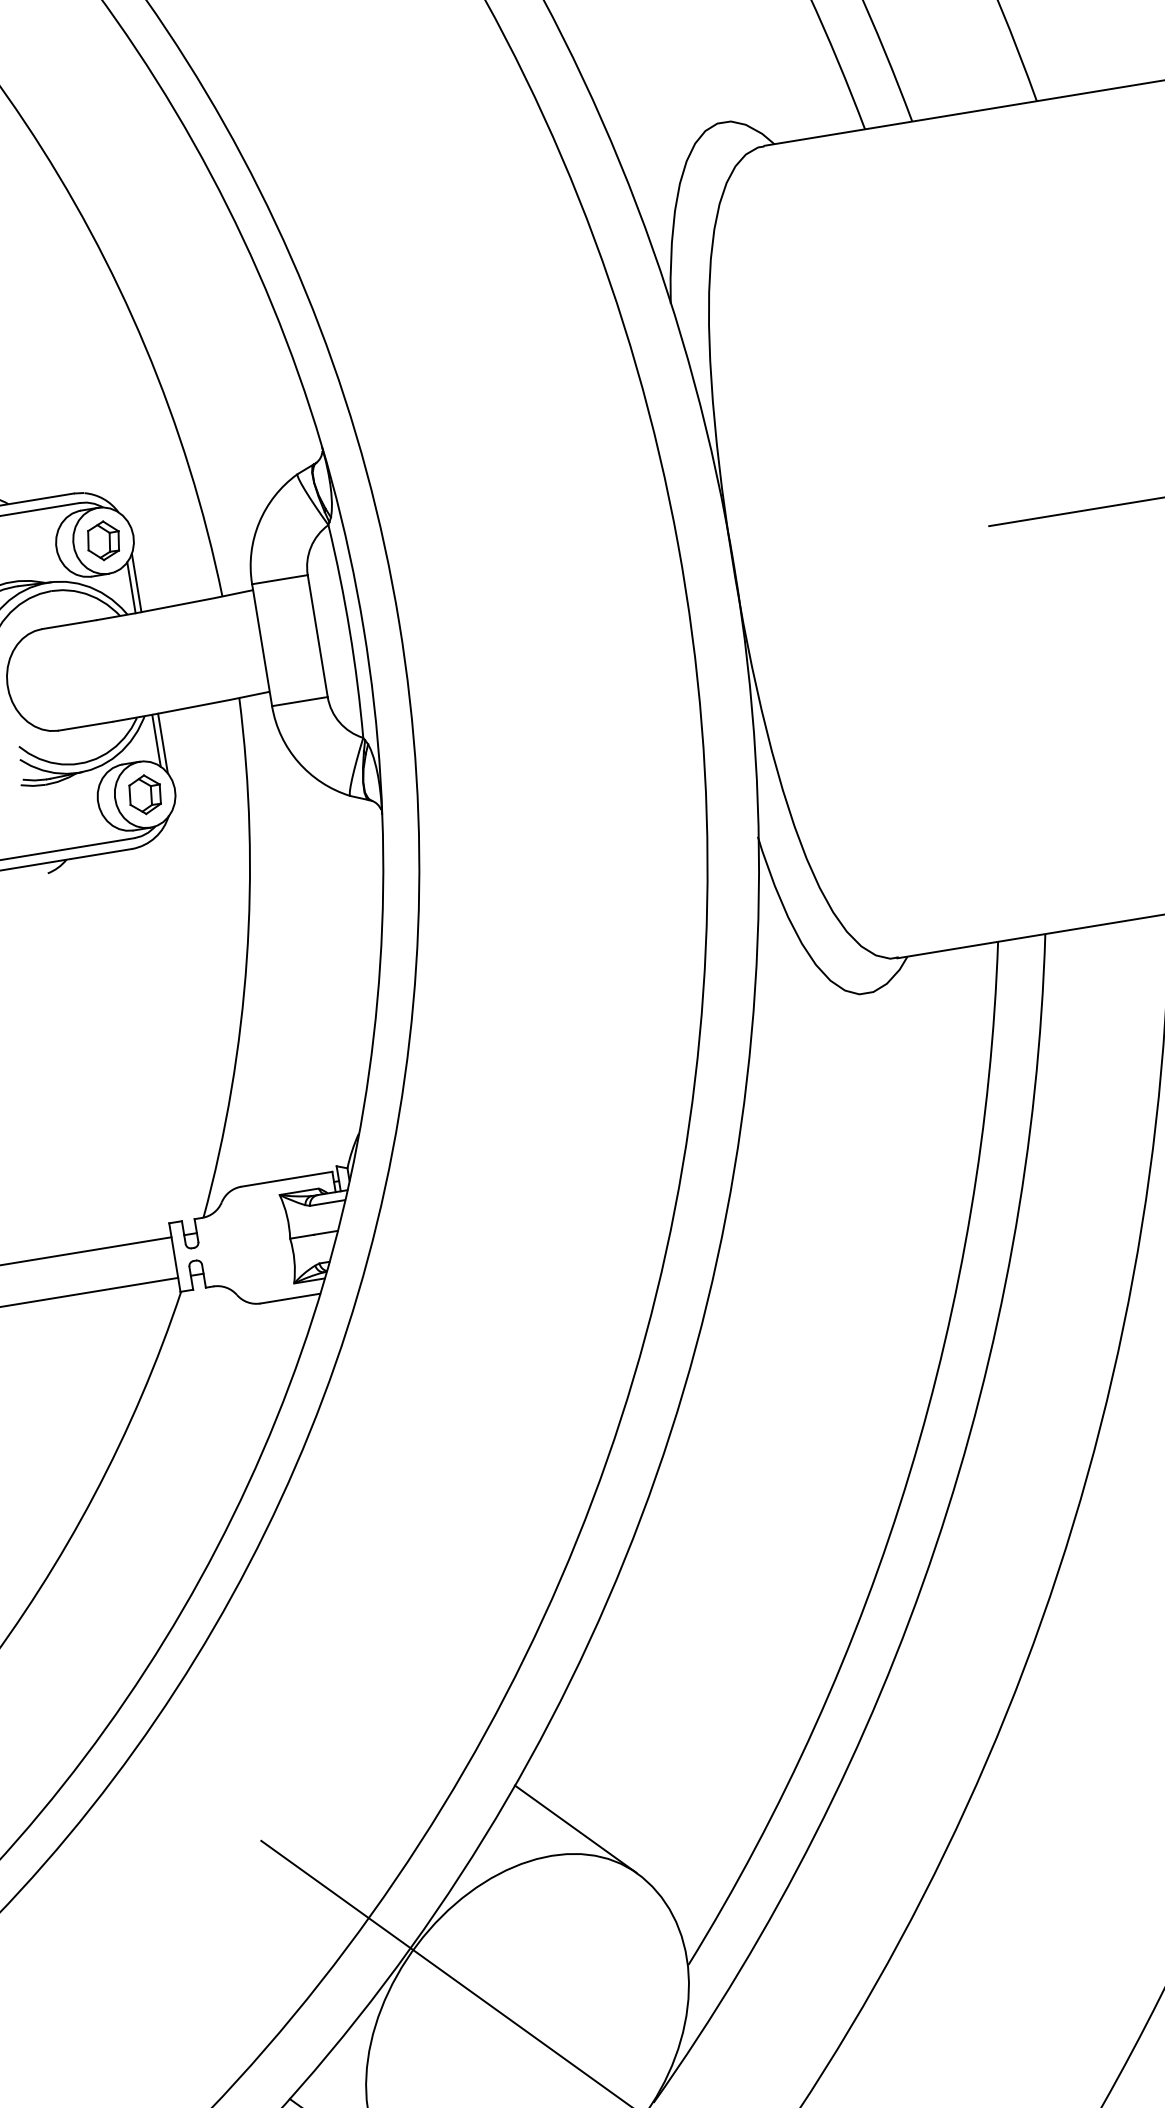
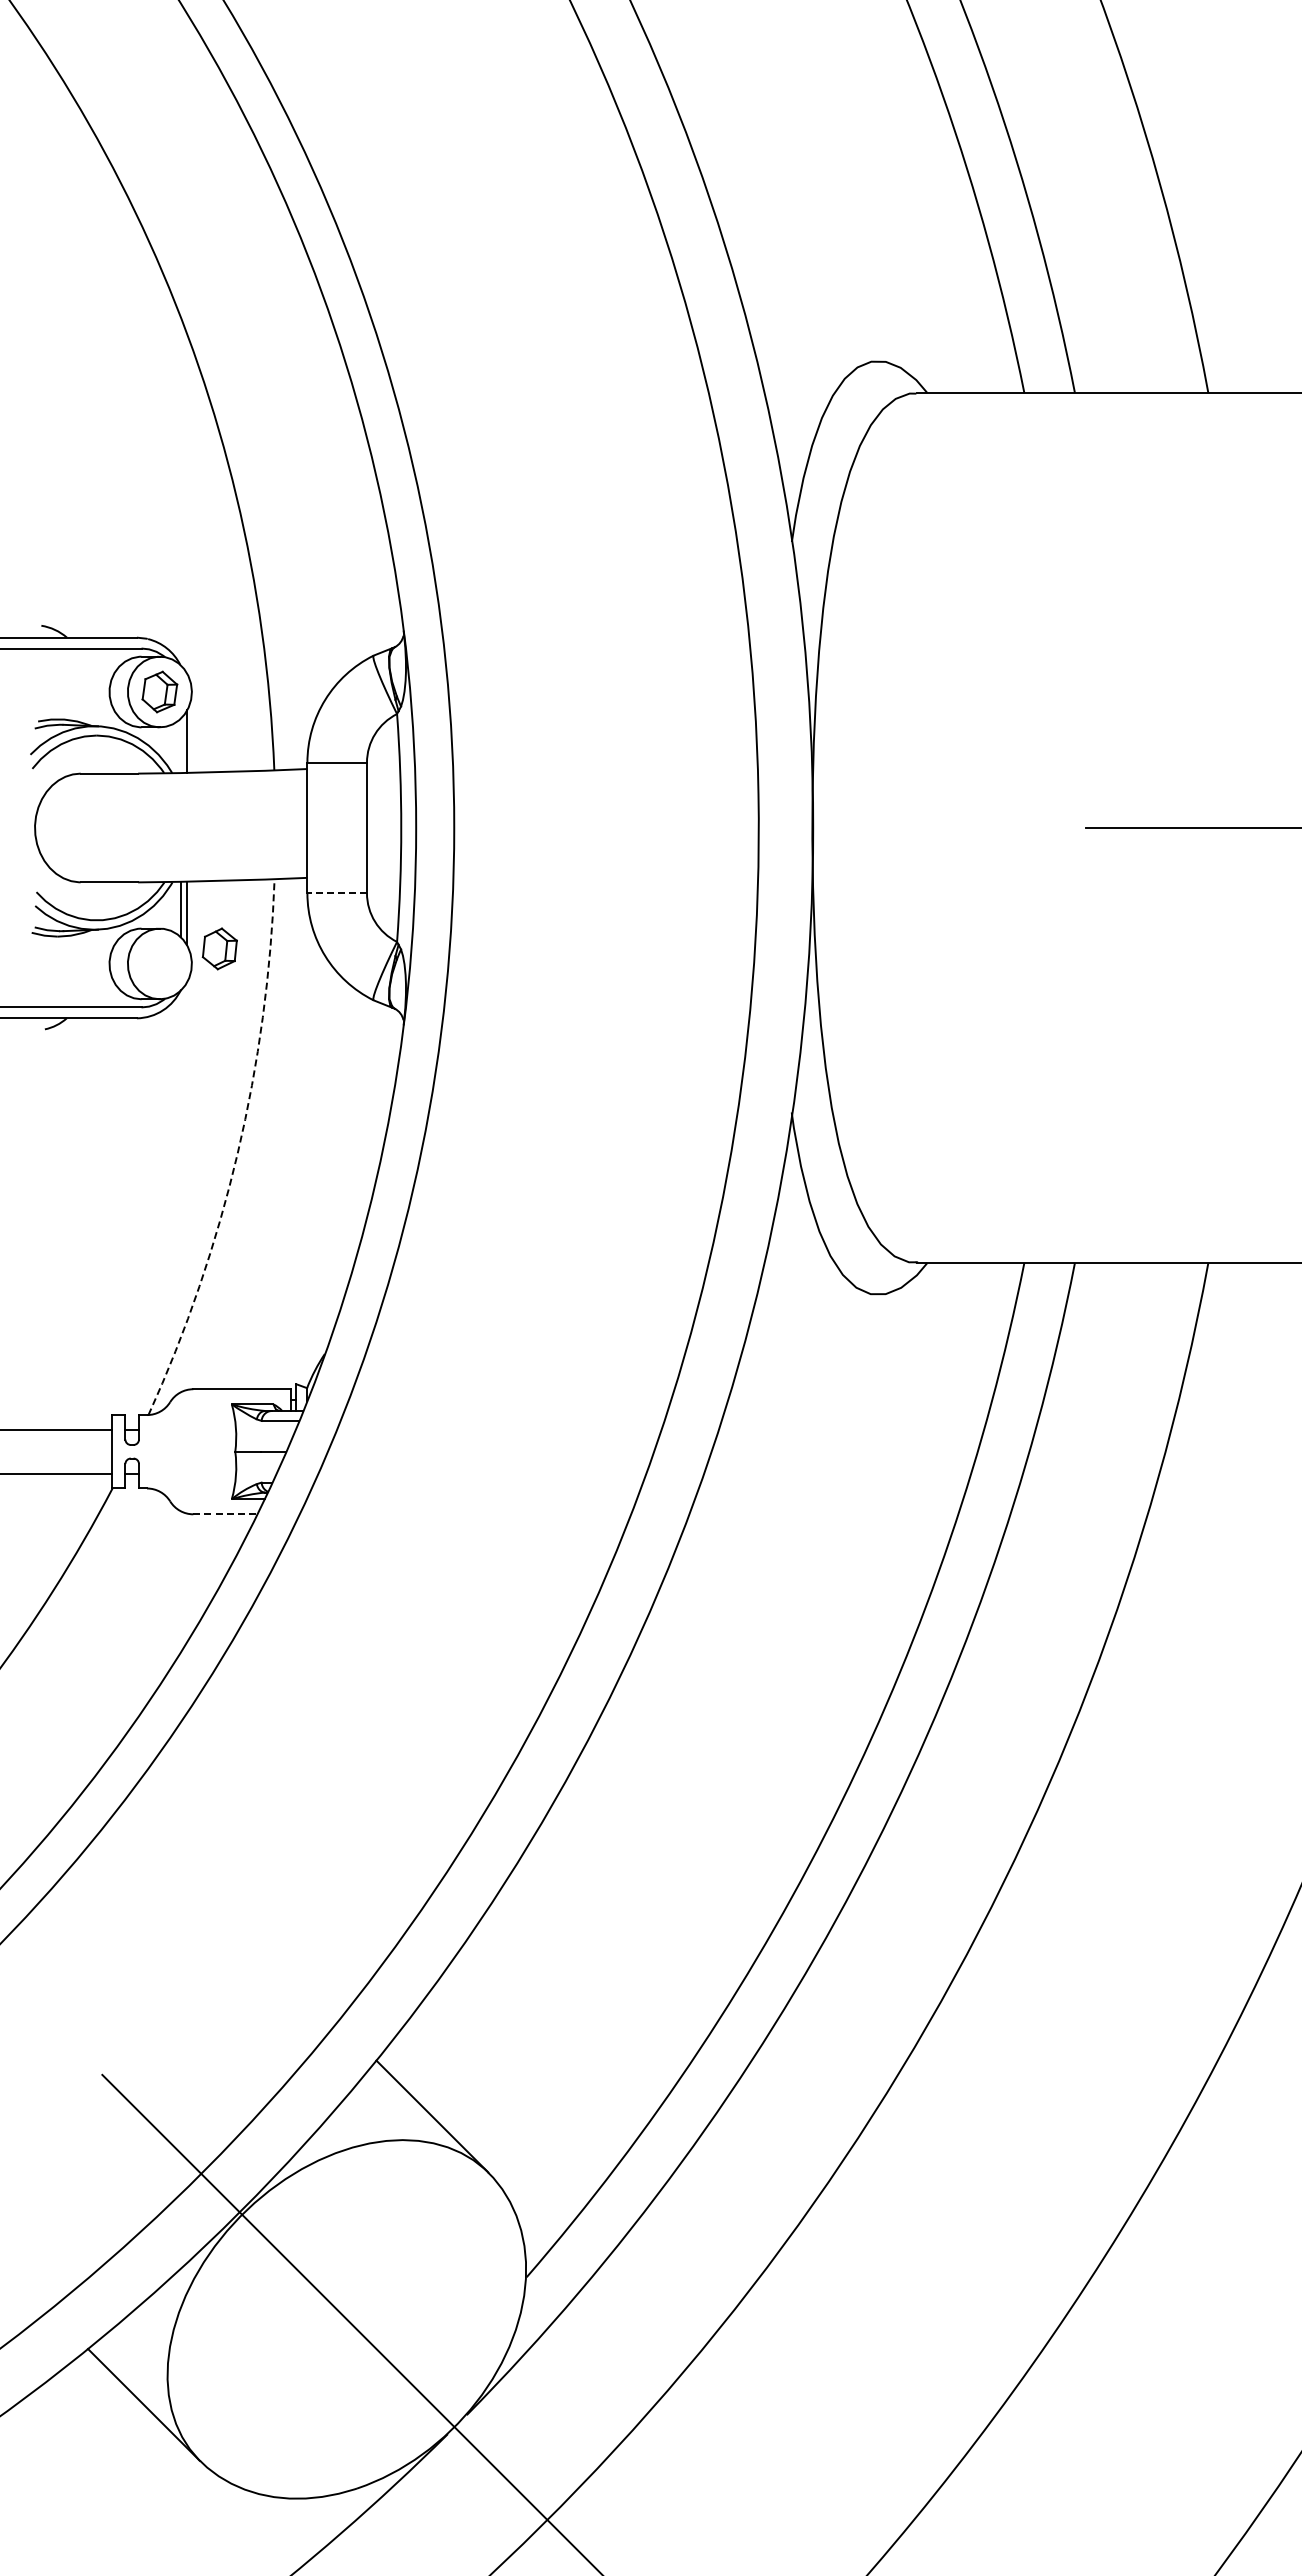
line: (131, 587) -> (180, 745), removed
line: (300, 701) -> (337, 893), solid -> dashed
part: (144, 794) -> (219, 948), moved
arc: (246, 959) -> (237, 1153), solid -> dashed
line: (290, 1298) -> (225, 1514), solid -> dashed

